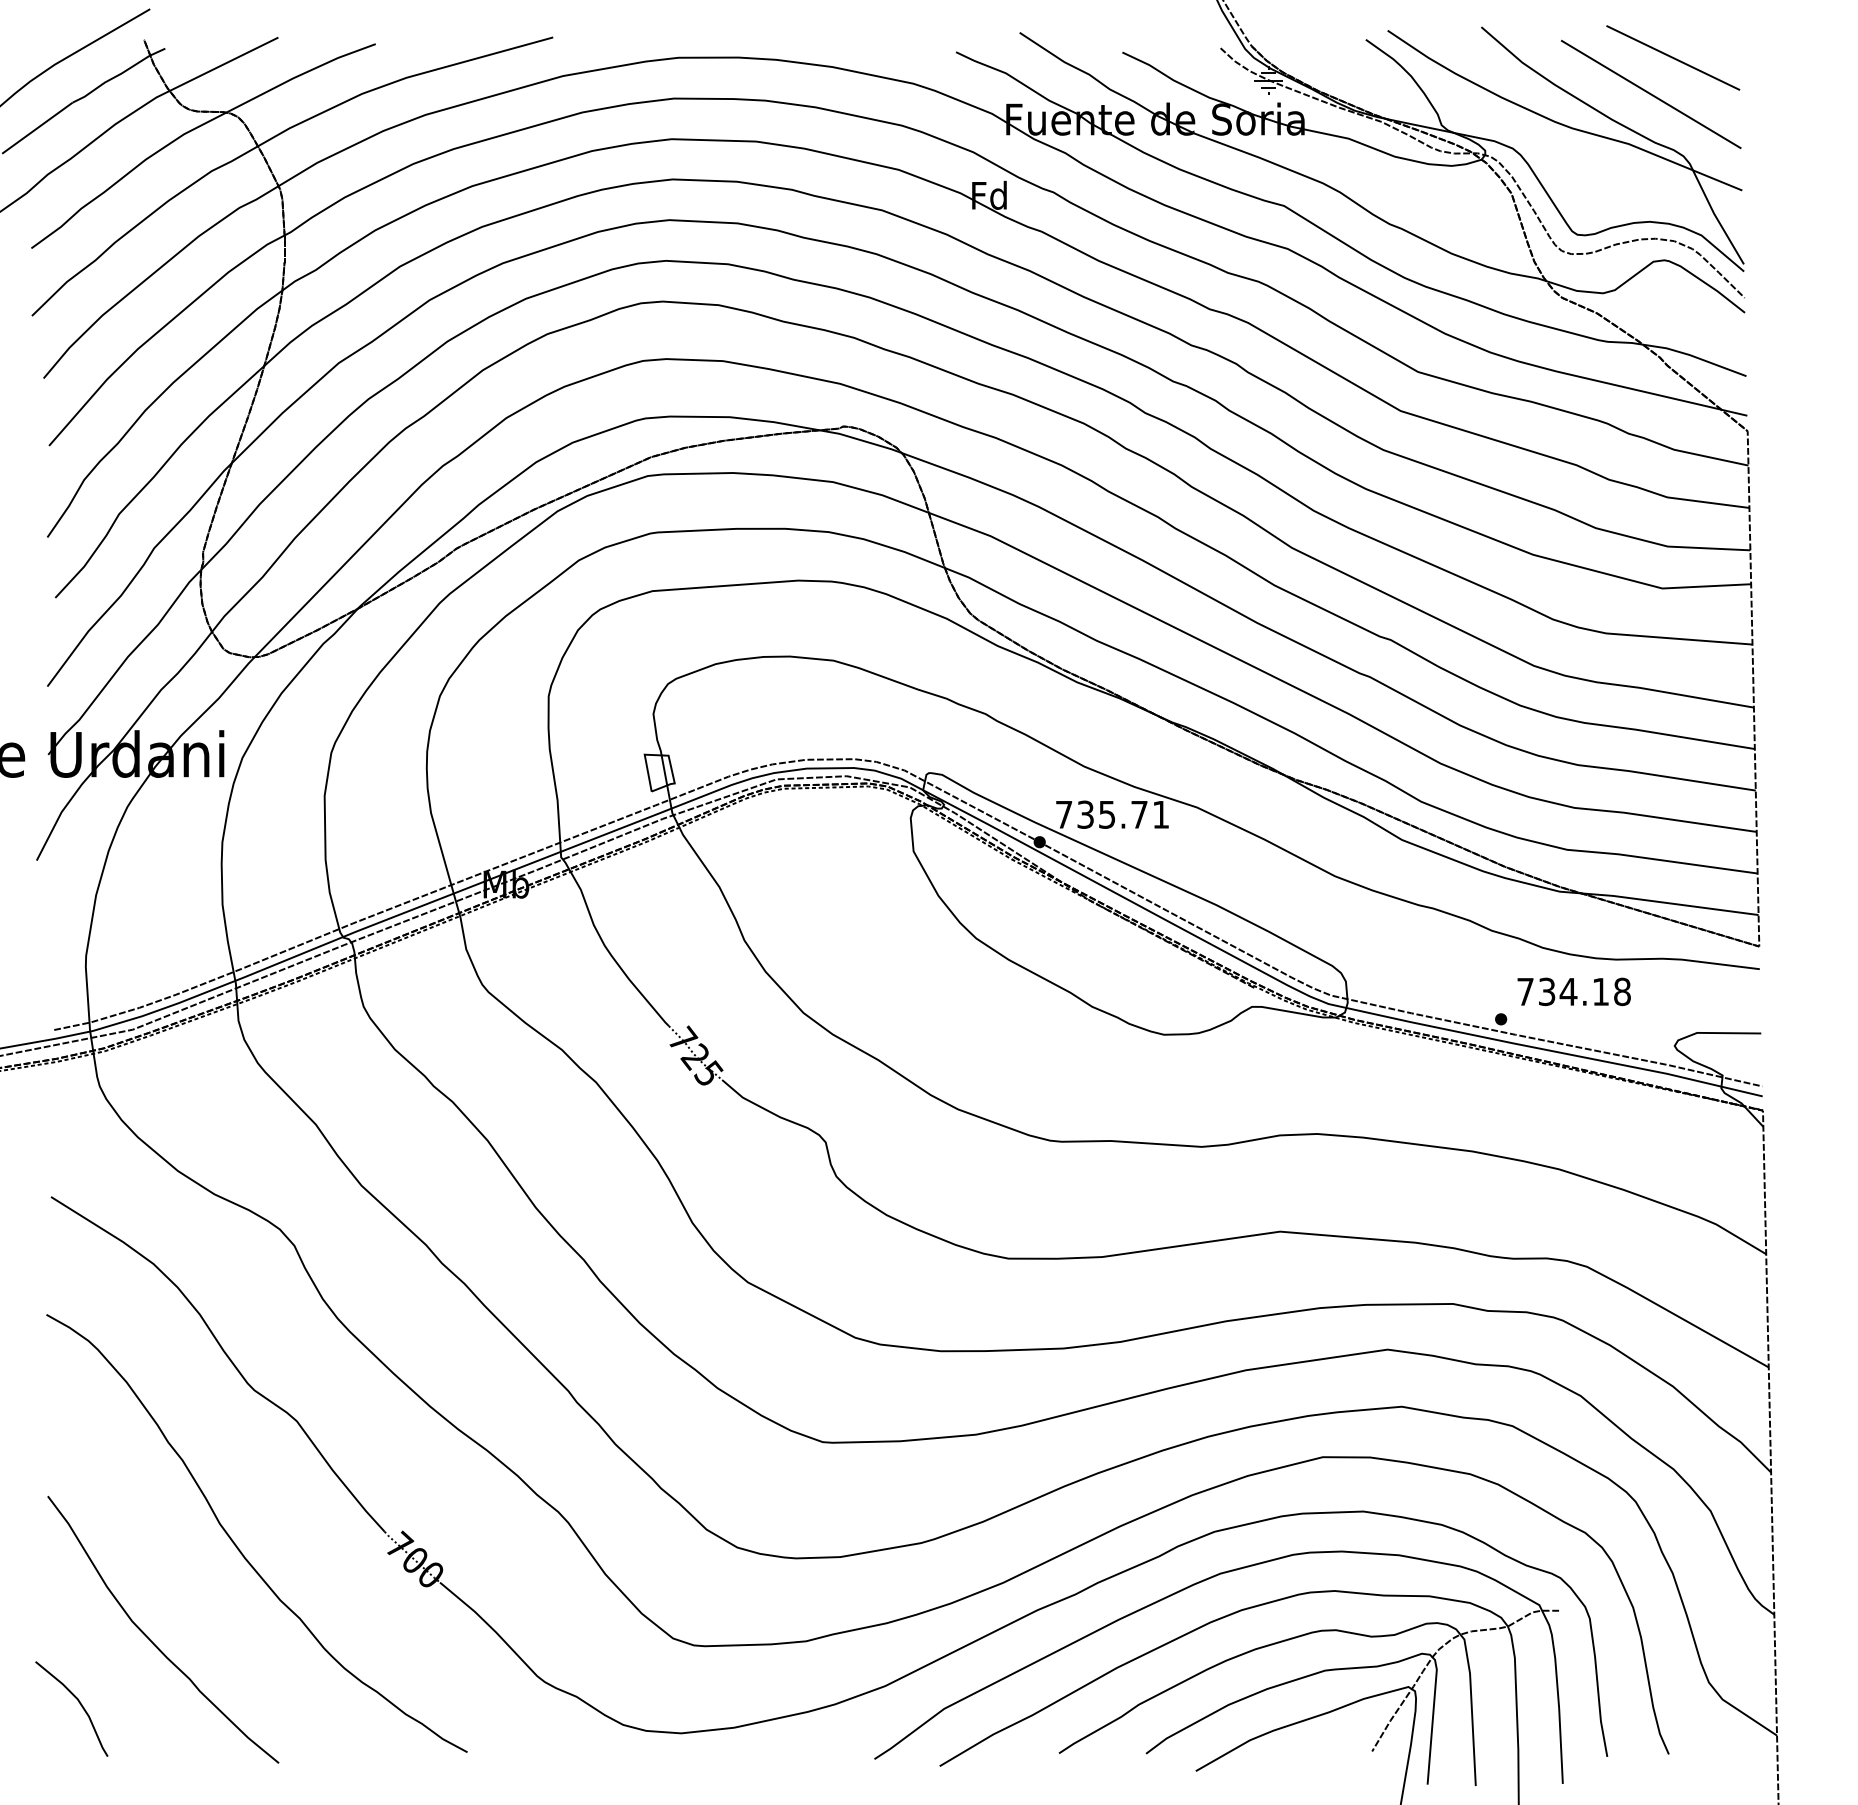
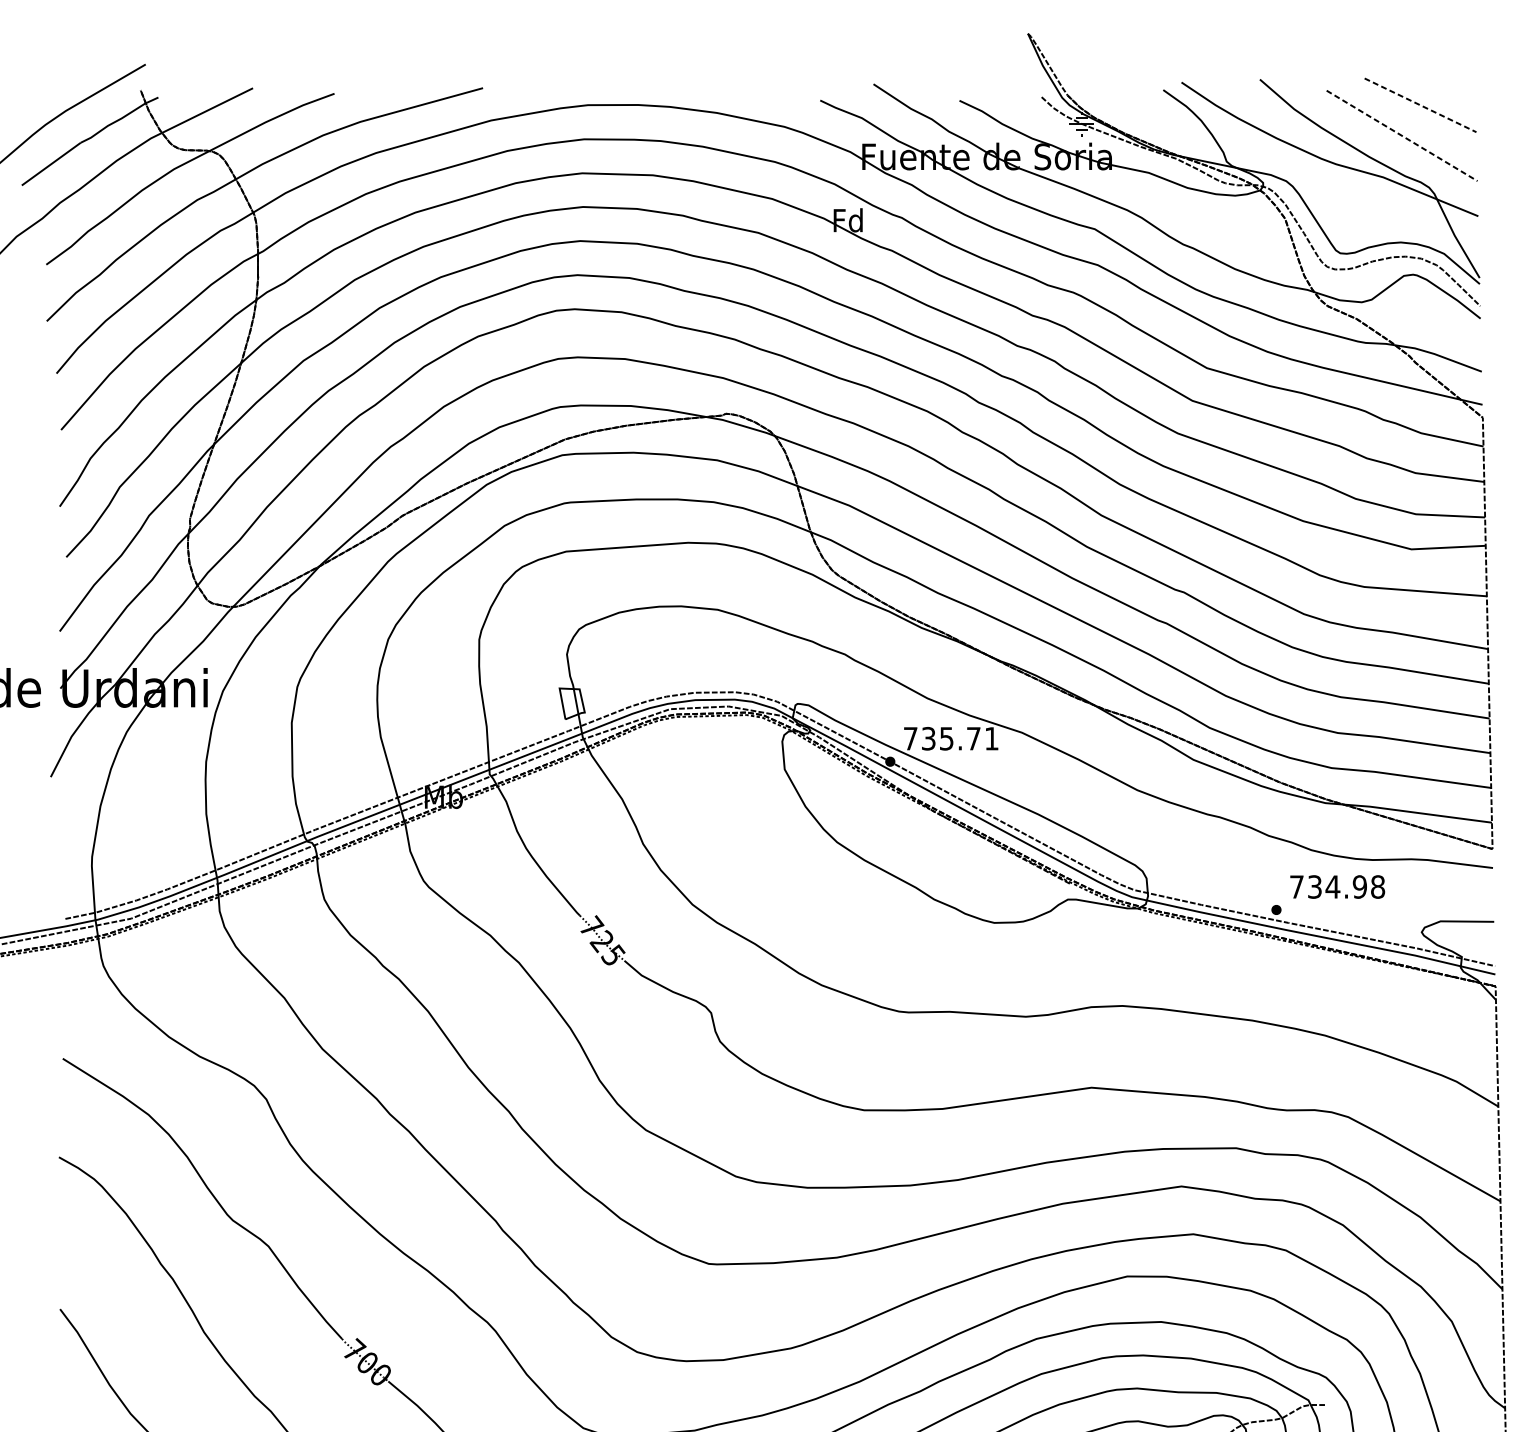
line: (1673, 58) -> (1420, 105), solid -> dashed
line: (1651, 94) -> (1402, 135), solid -> dashed
text: (1600, 991) -> (1359, 886), 734.18 -> 734.98

